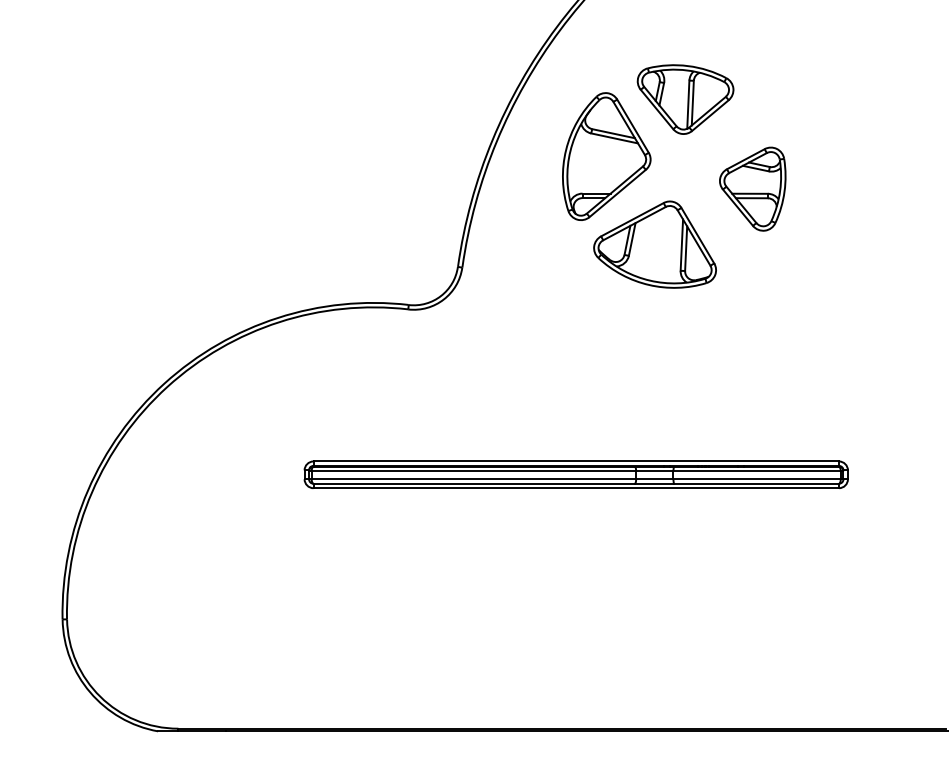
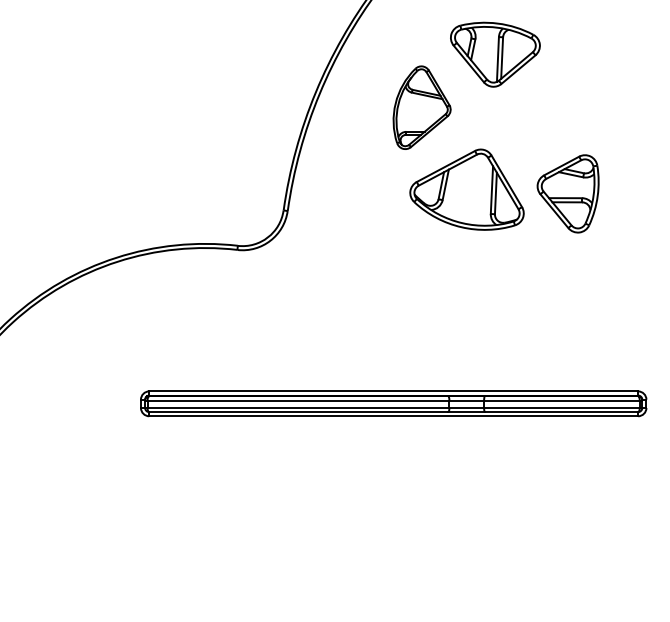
part: (606, 156) -> (421, 107), size x0.7
part: (752, 188) -> (567, 193), moved

